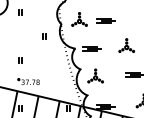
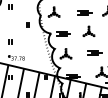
part: (105, 19) -> (84, 12), moved

